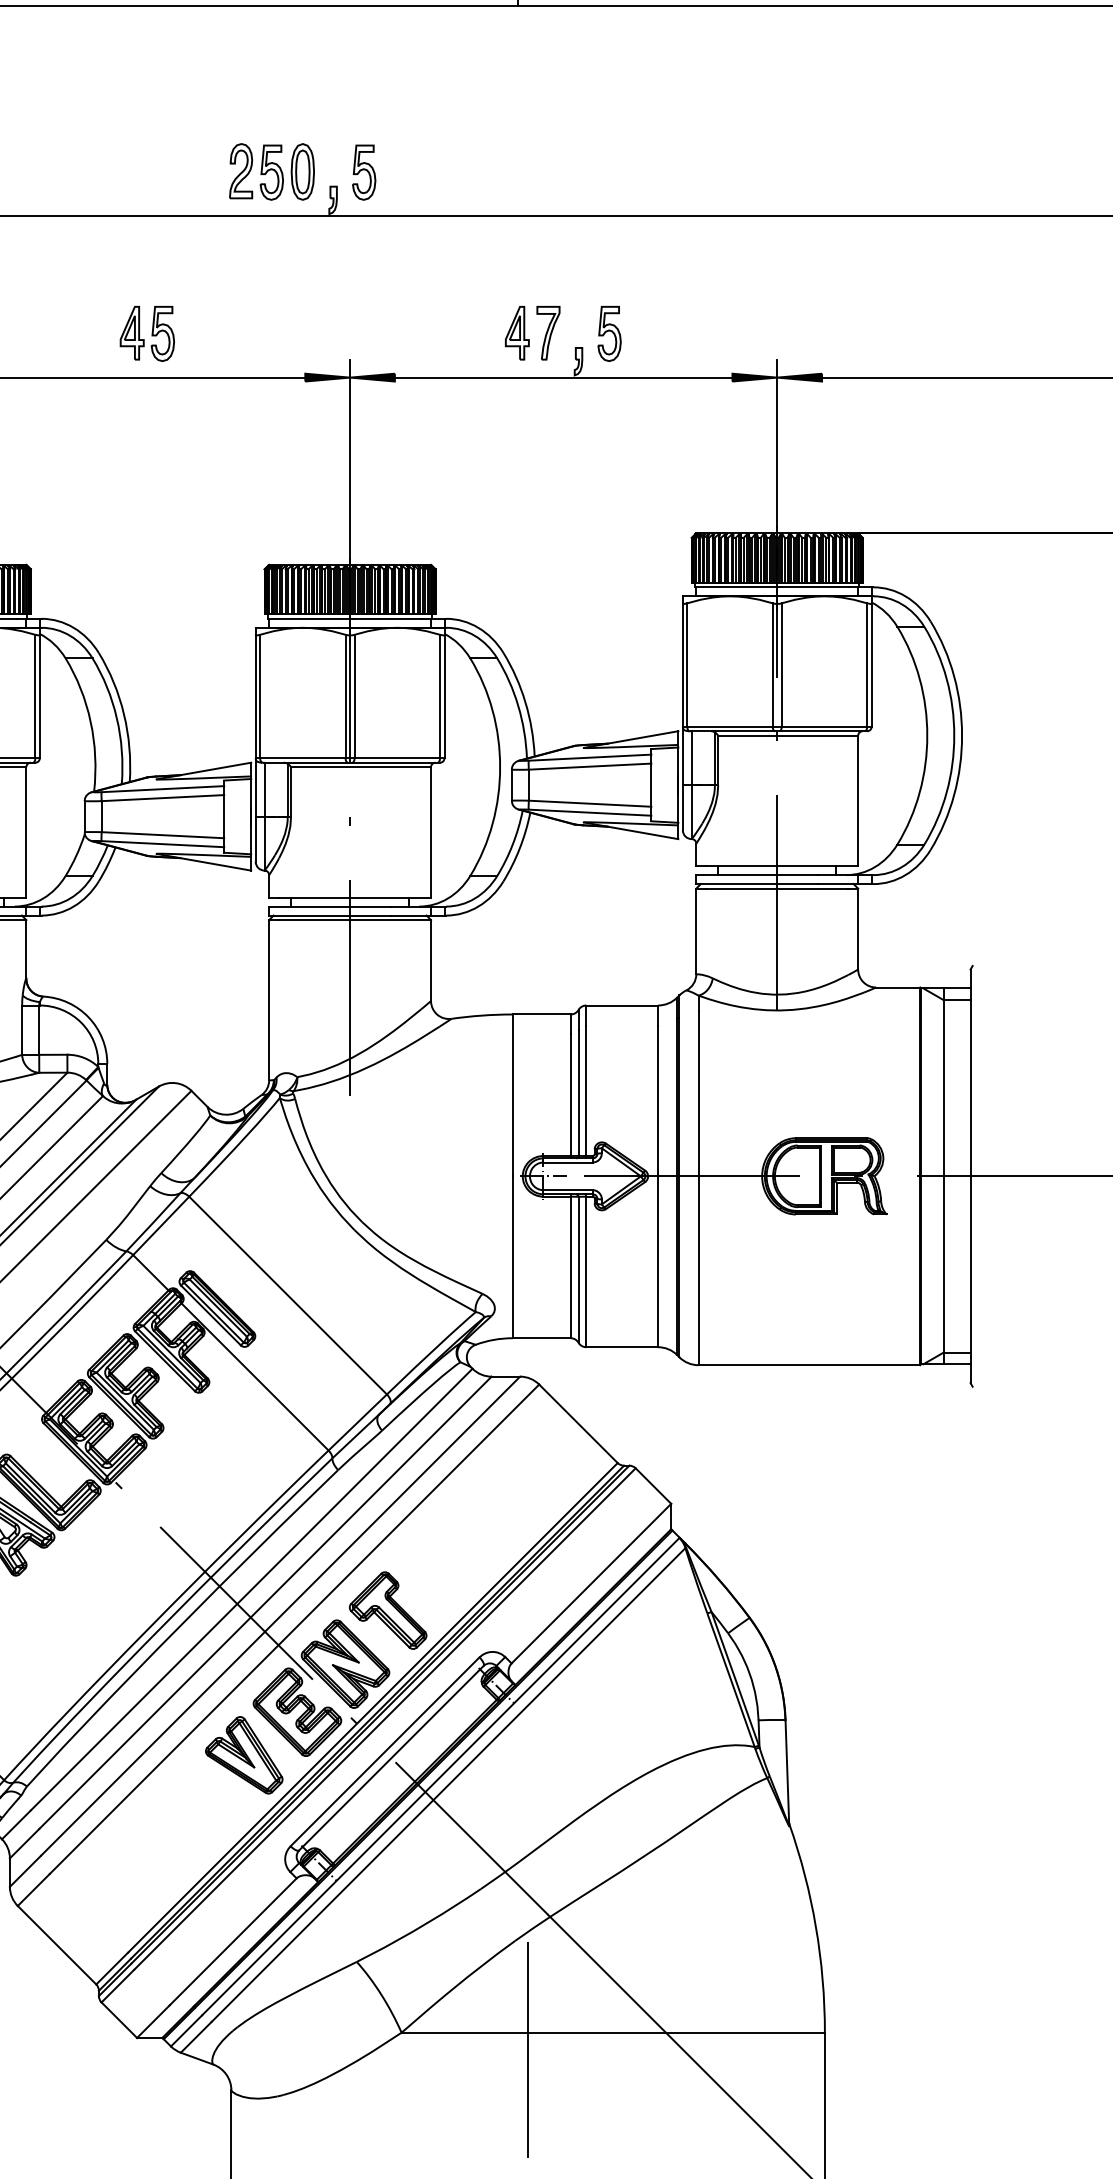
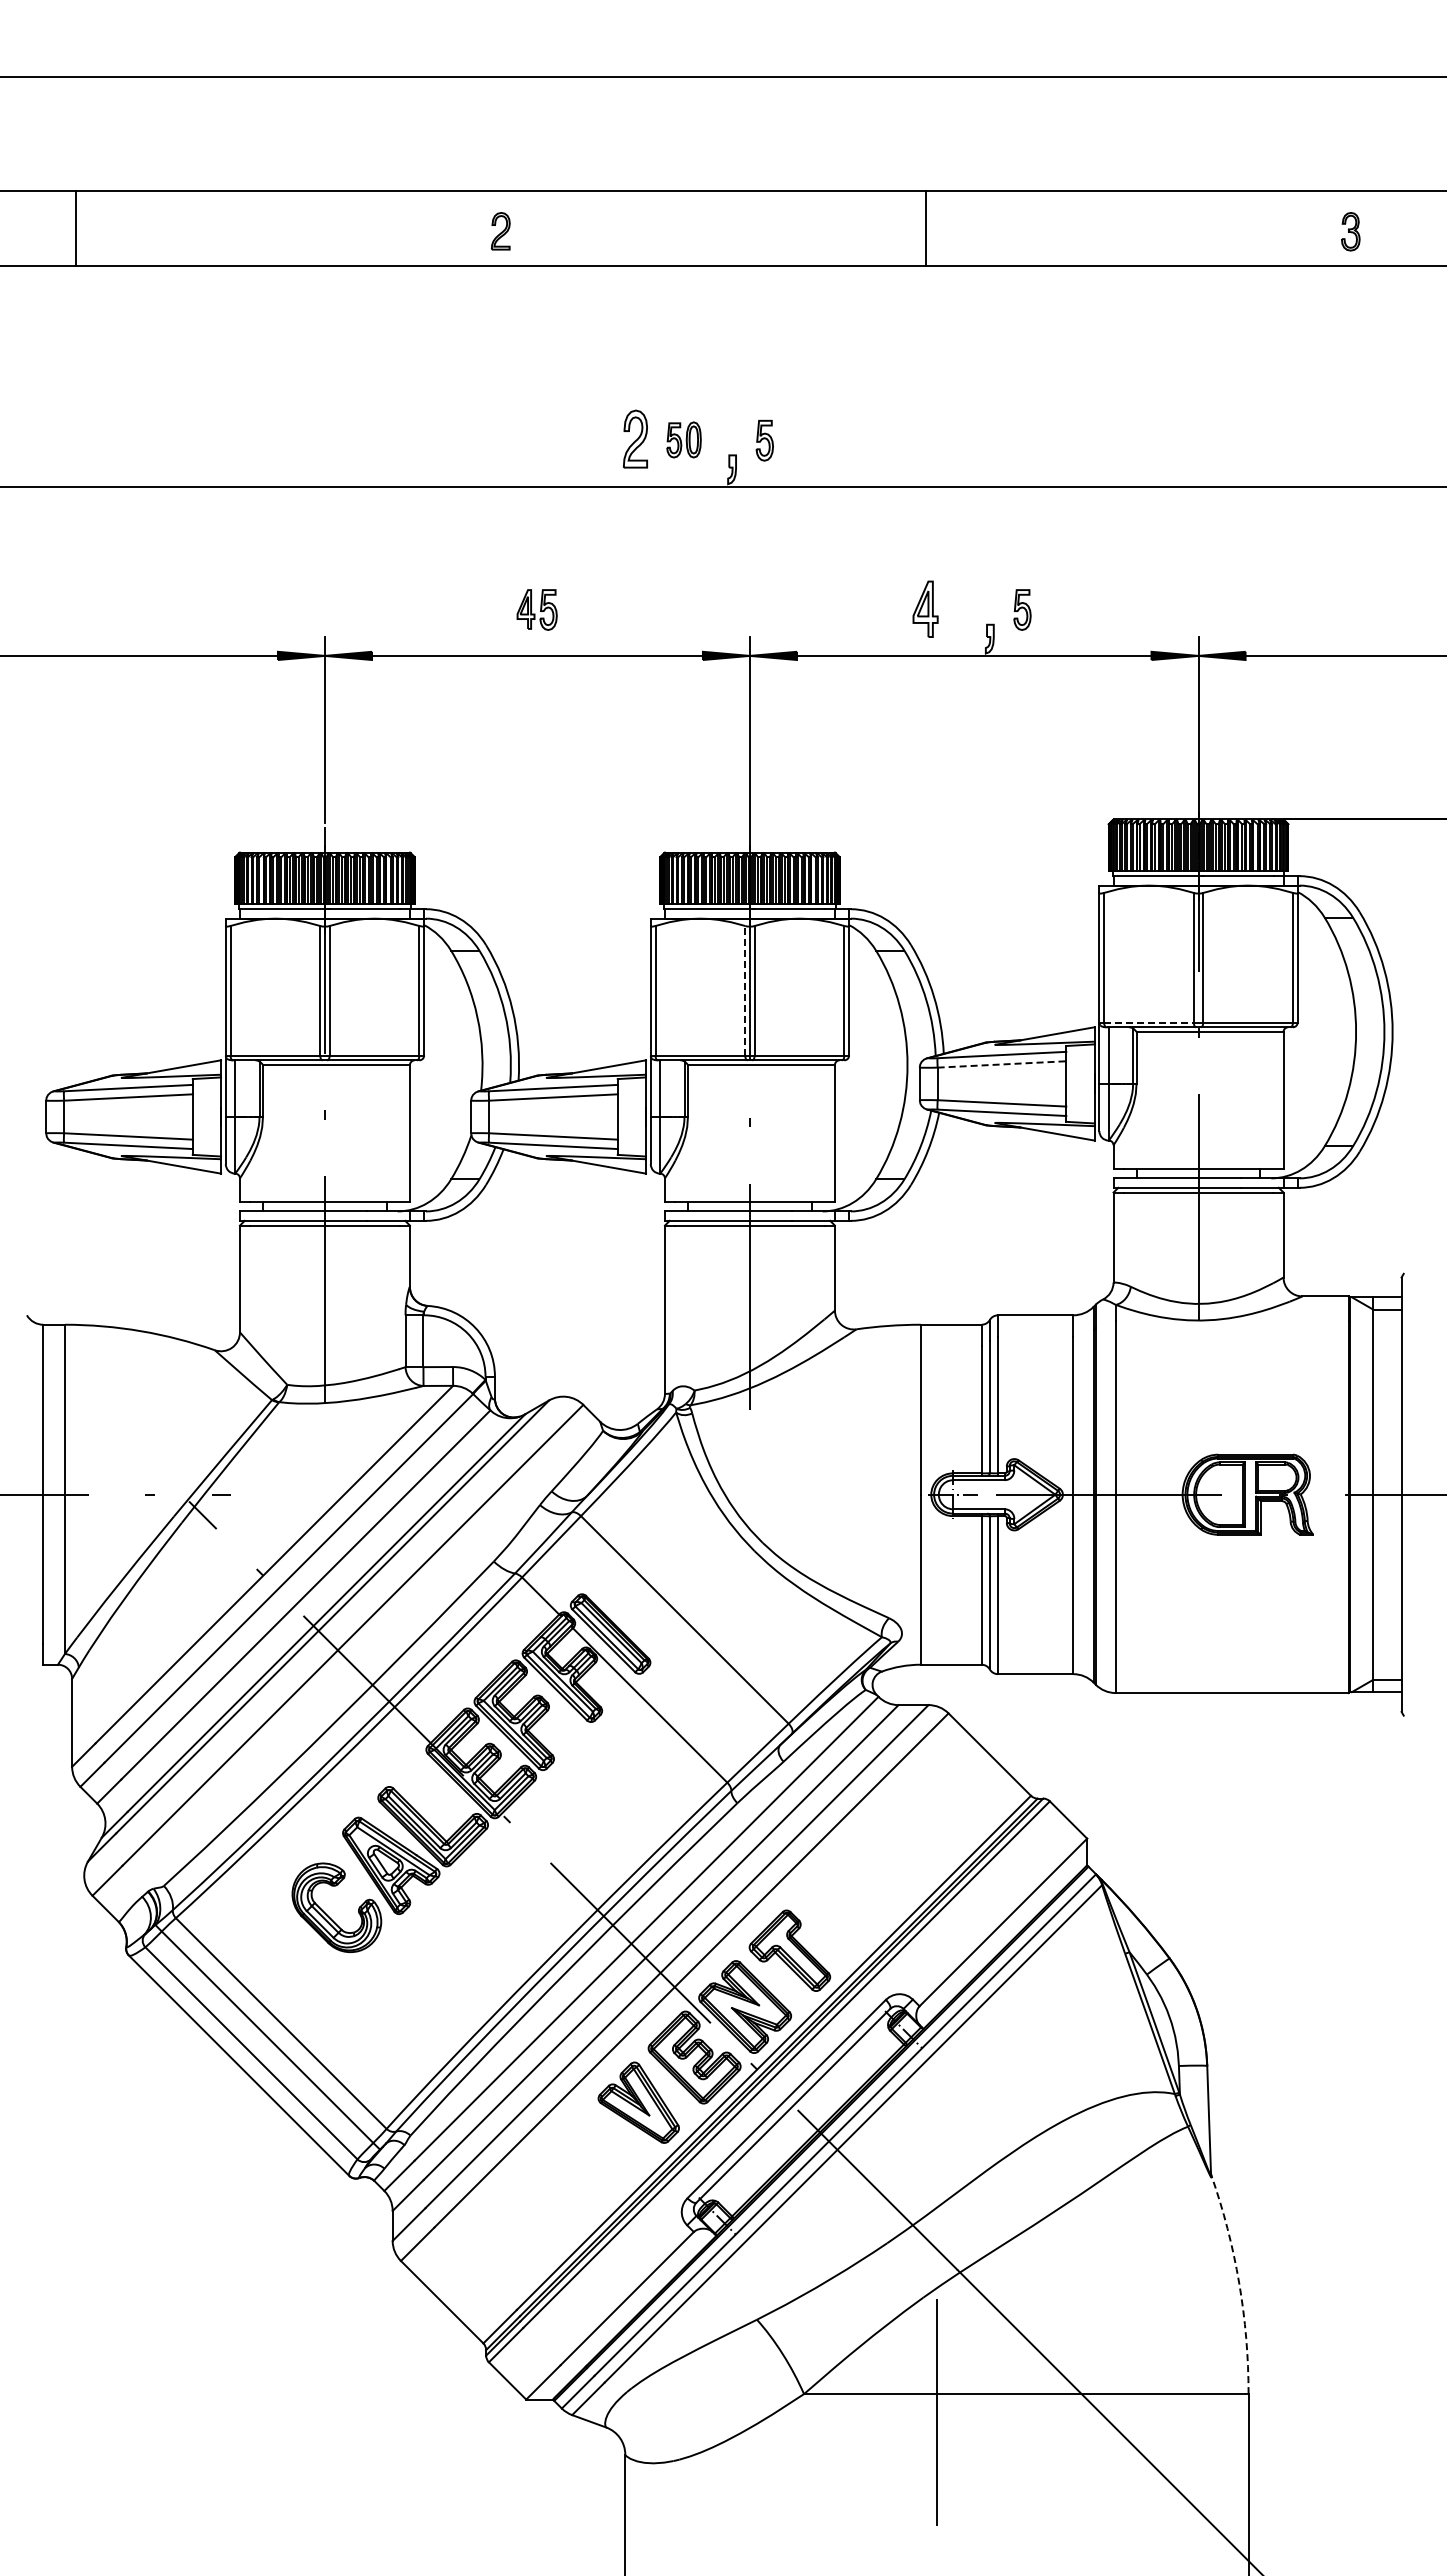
part: (286, 171) -> (683, 439), size x0.6
part: (363, 172) -> (764, 440), size x0.7
part: (547, 332) -> (957, 608), removed
part: (147, 333) -> (537, 609), size x0.7
part: (609, 333) -> (1022, 609), size x0.7
line: (345, 696) -> (745, 990), solid -> dashed
line: (729, 726) -> (1148, 1022), solid -> dashed
line: (590, 766) -> (1002, 1064), solid -> dashed
arc: (816, 1927) -> (1239, 2283), solid -> dashed

